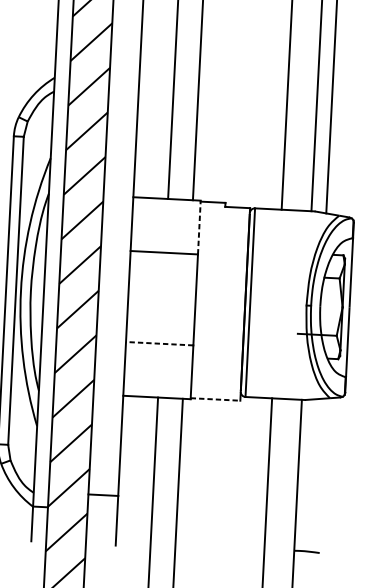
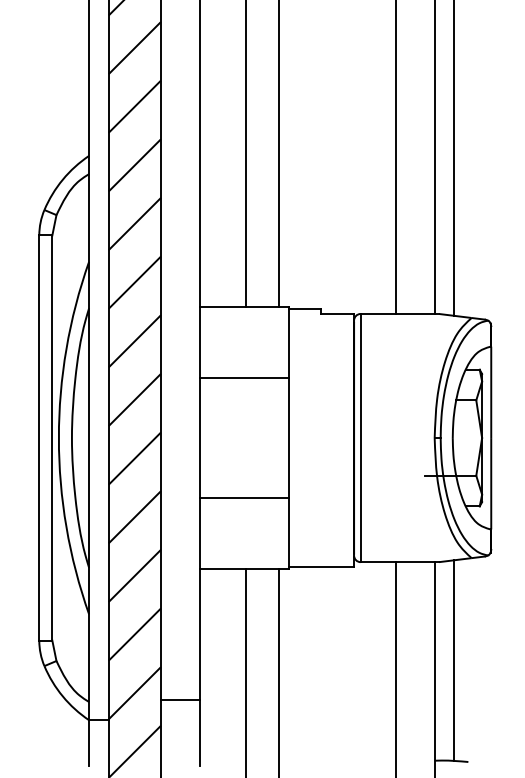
line: (199, 227) -> (288, 342), dashed -> solid
line: (158, 343) -> (243, 497), dashed -> solid
line: (215, 399) -> (321, 567), dashed -> solid
line: (313, 475) -> (454, 660), added

